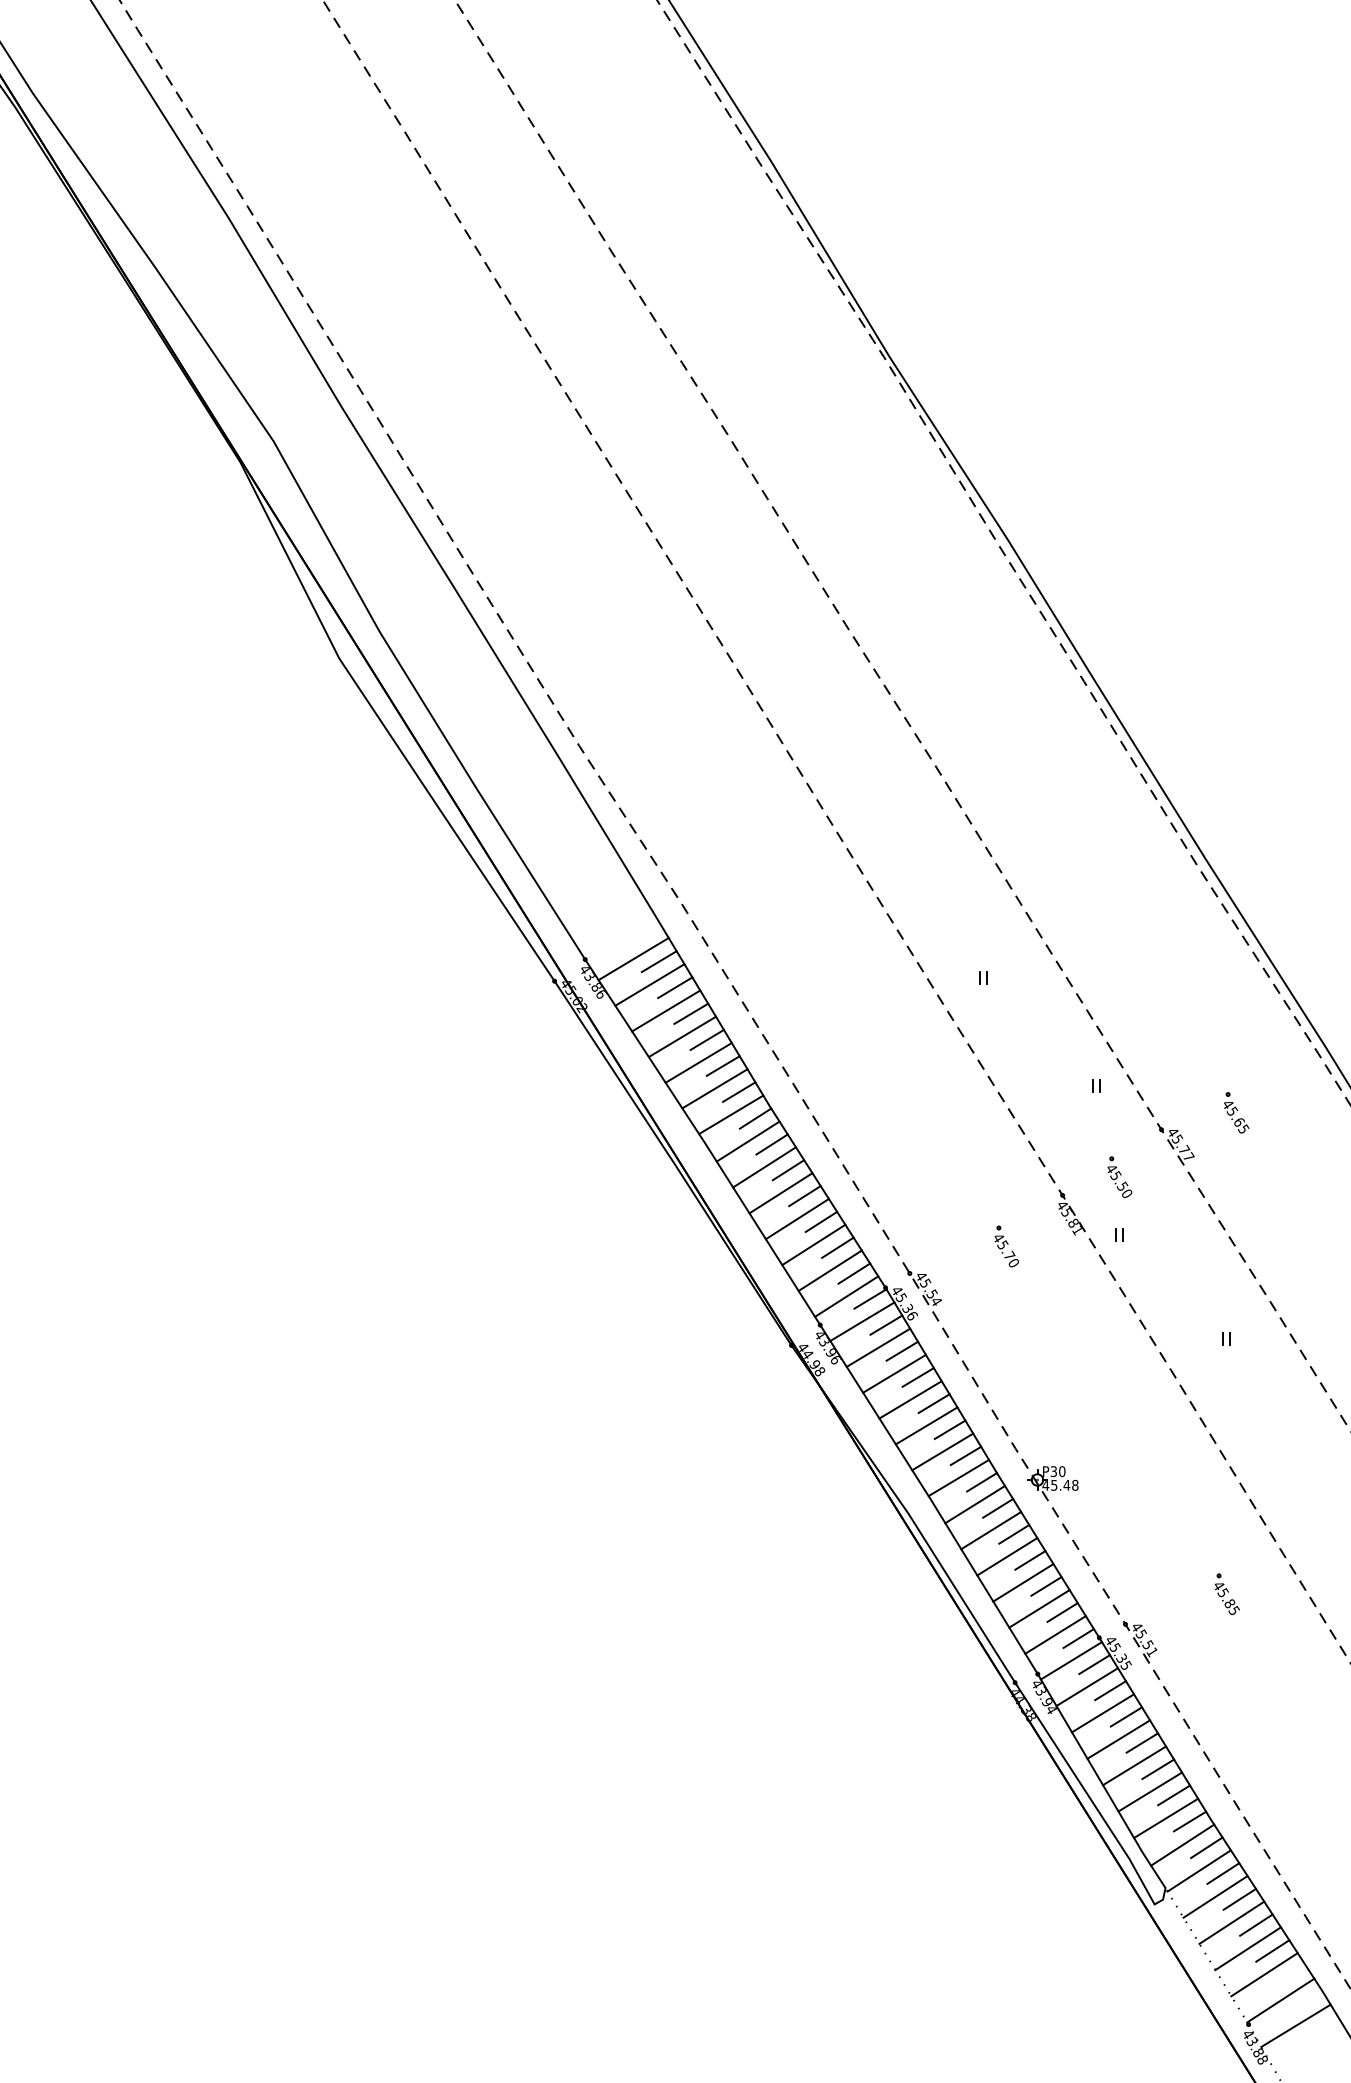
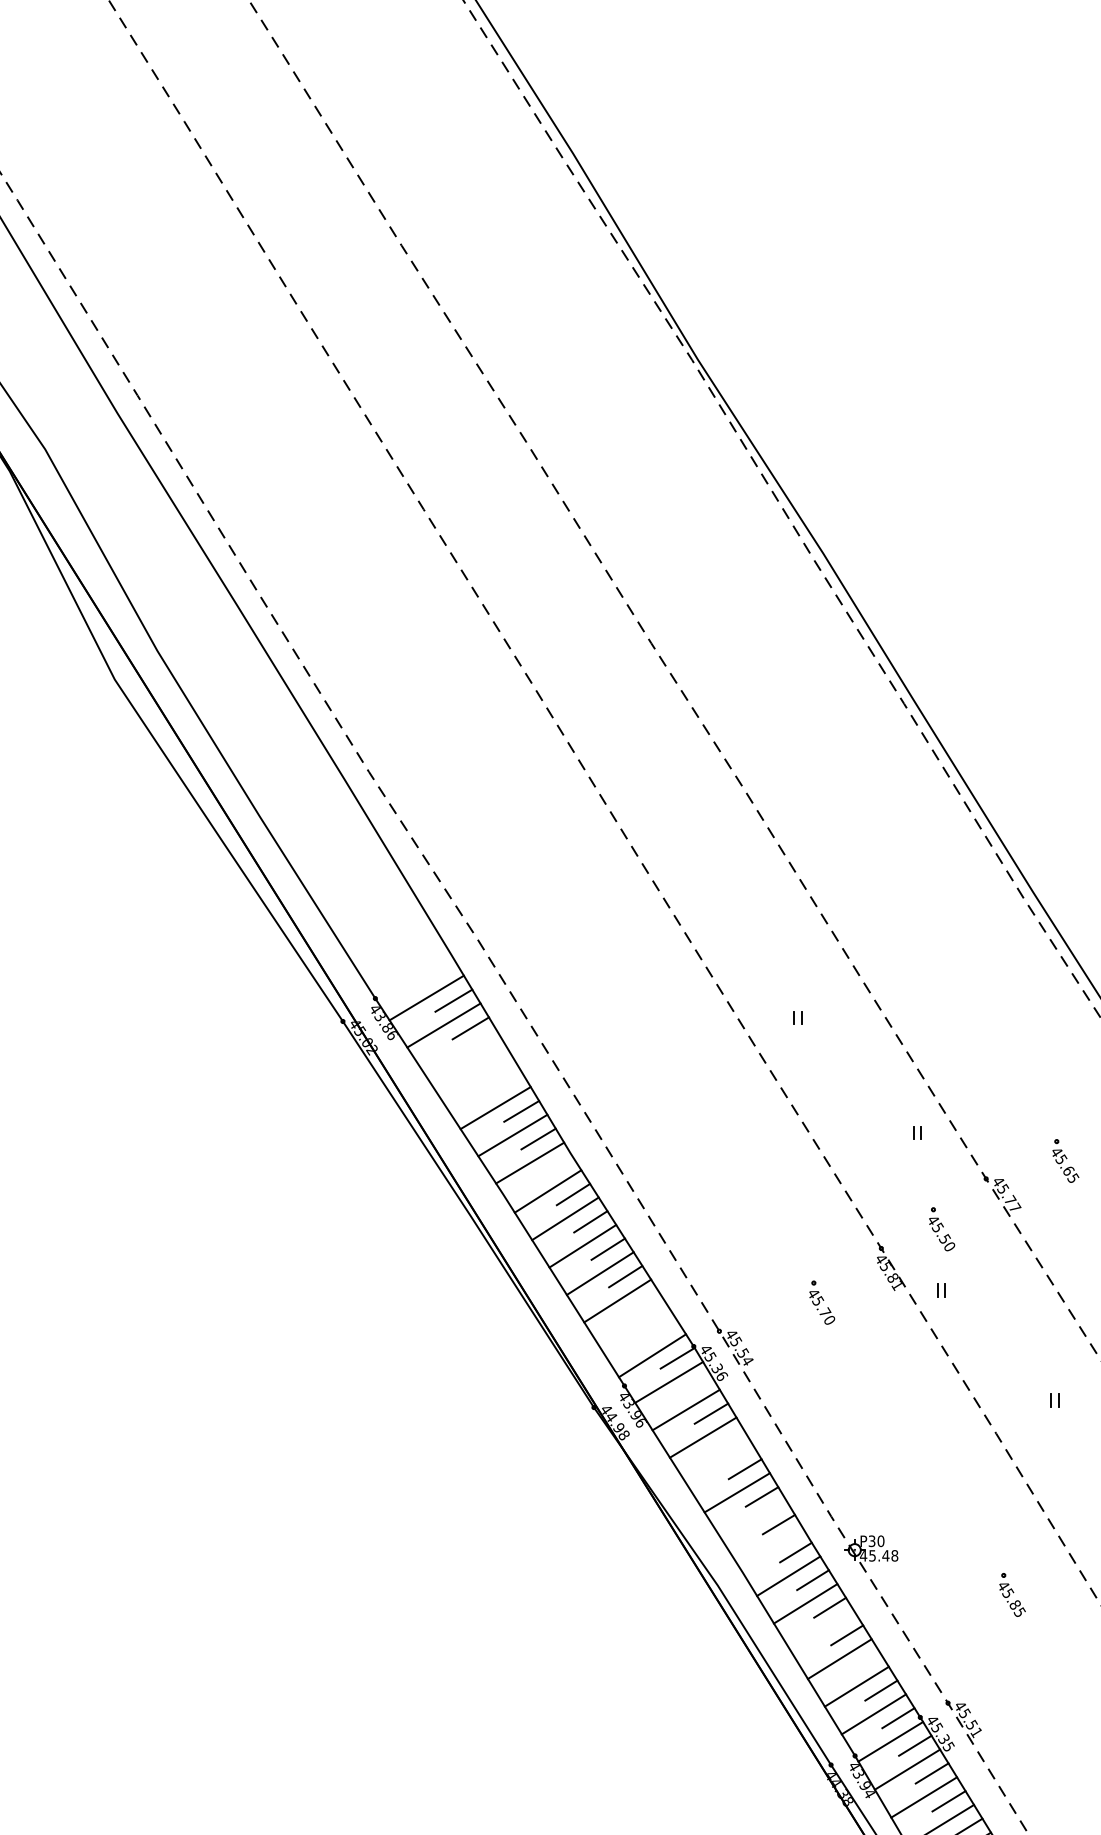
line: (666, 1010) -> (461, 1052), removed
line: (691, 1013) -> (488, 1055), removed
line: (682, 1036) -> (478, 1080), removed
line: (706, 1039) -> (503, 1083), removed
line: (755, 1118) -> (555, 1167), removed
line: (837, 1247) -> (642, 1303), removed
line: (829, 1270) -> (634, 1328), removed
line: (854, 1273) -> (660, 1331), removed
line: (886, 1324) -> (694, 1385), removed
line: (917, 1377) -> (727, 1441), removed
line: (910, 1399) -> (720, 1464), removed
line: (942, 1451) -> (754, 1519), removed
line: (958, 1477) -> (771, 1547), removed
line: (1007, 1556) -> (822, 1631), removed
line: (1046, 1586) -> (864, 1663), removed
part: (1226, 1593) -> (1011, 1594), moved

